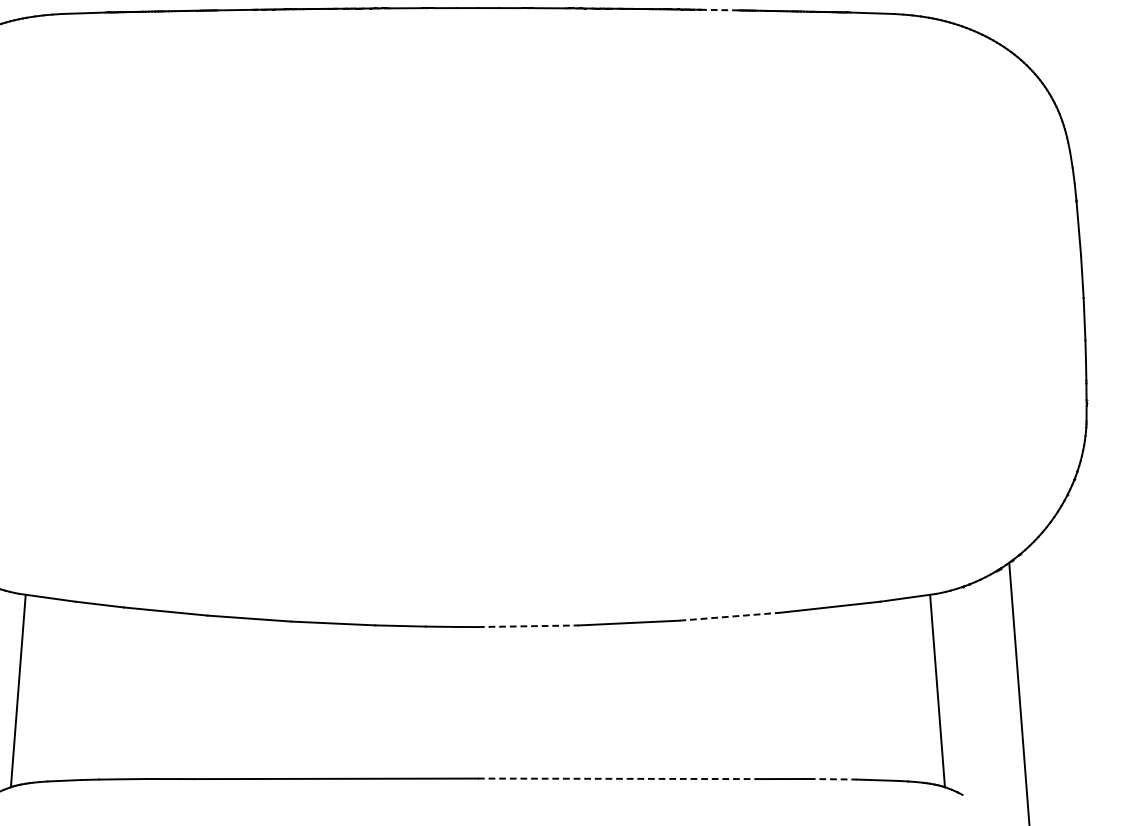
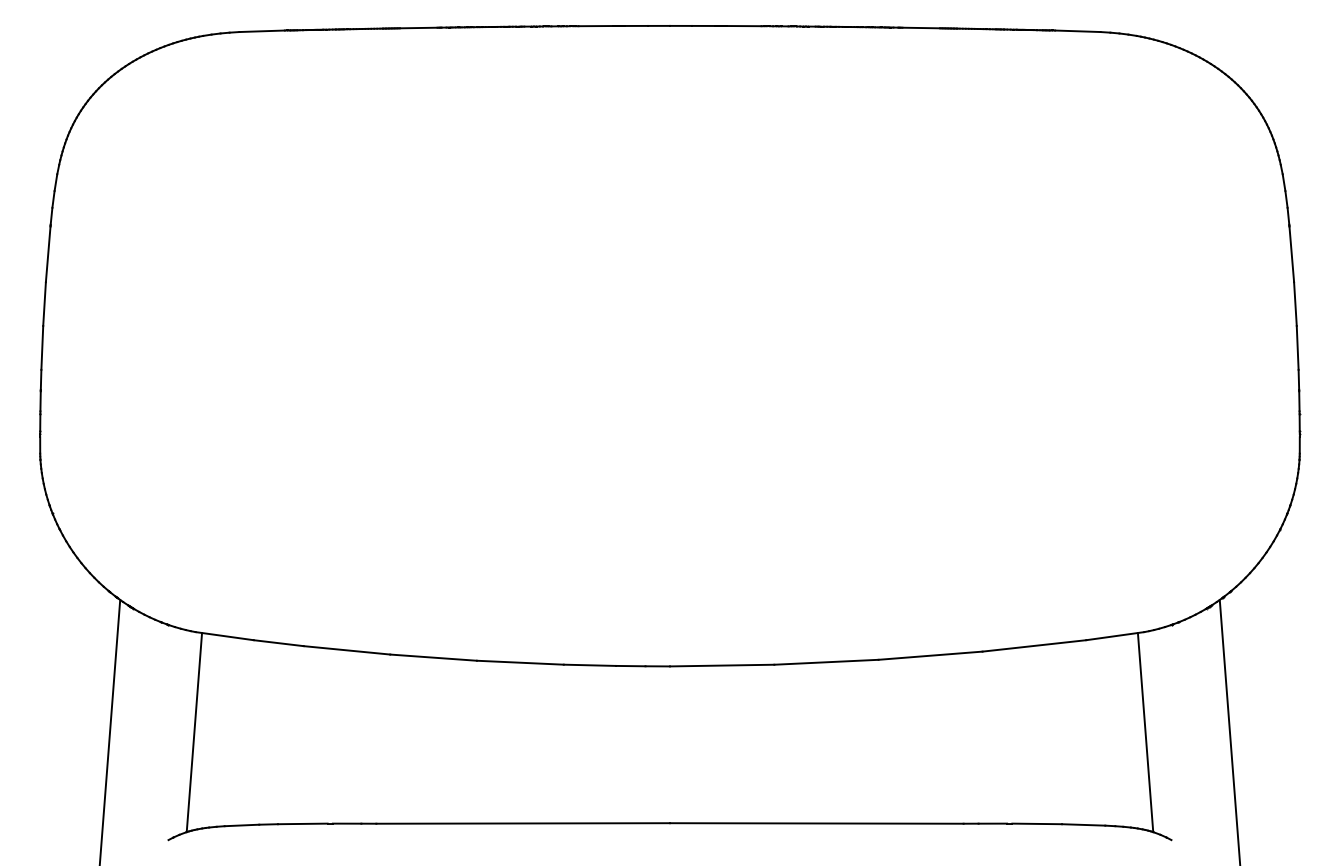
line: (720, 10) -> (921, 28), dashed -> solid
line: (730, 616) -> (931, 655), dashed -> solid
line: (528, 626) -> (722, 665), dashed -> solid
line: (619, 778) -> (816, 823), dashed -> solid
line: (833, 778) -> (1037, 823), dashed -> solid

